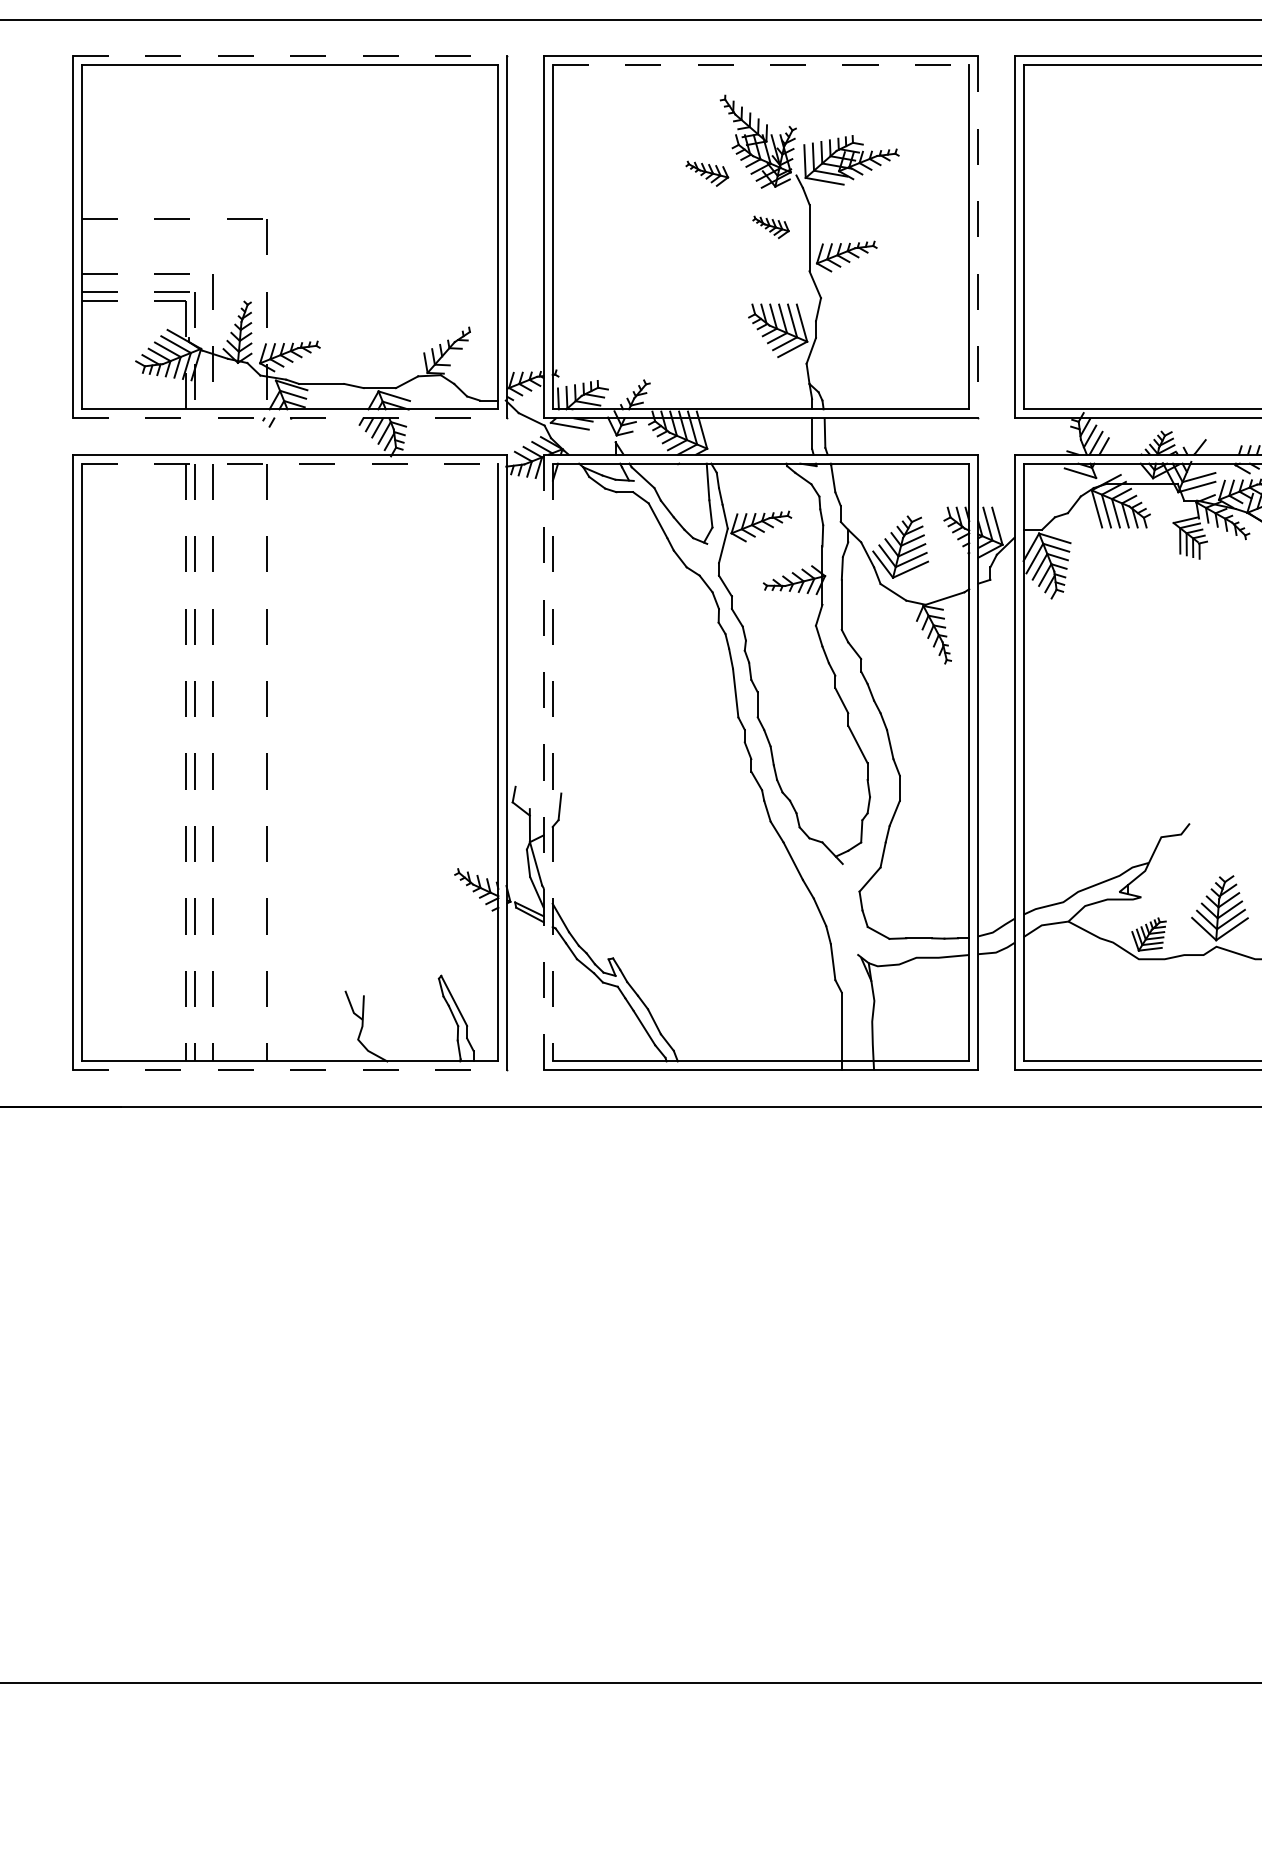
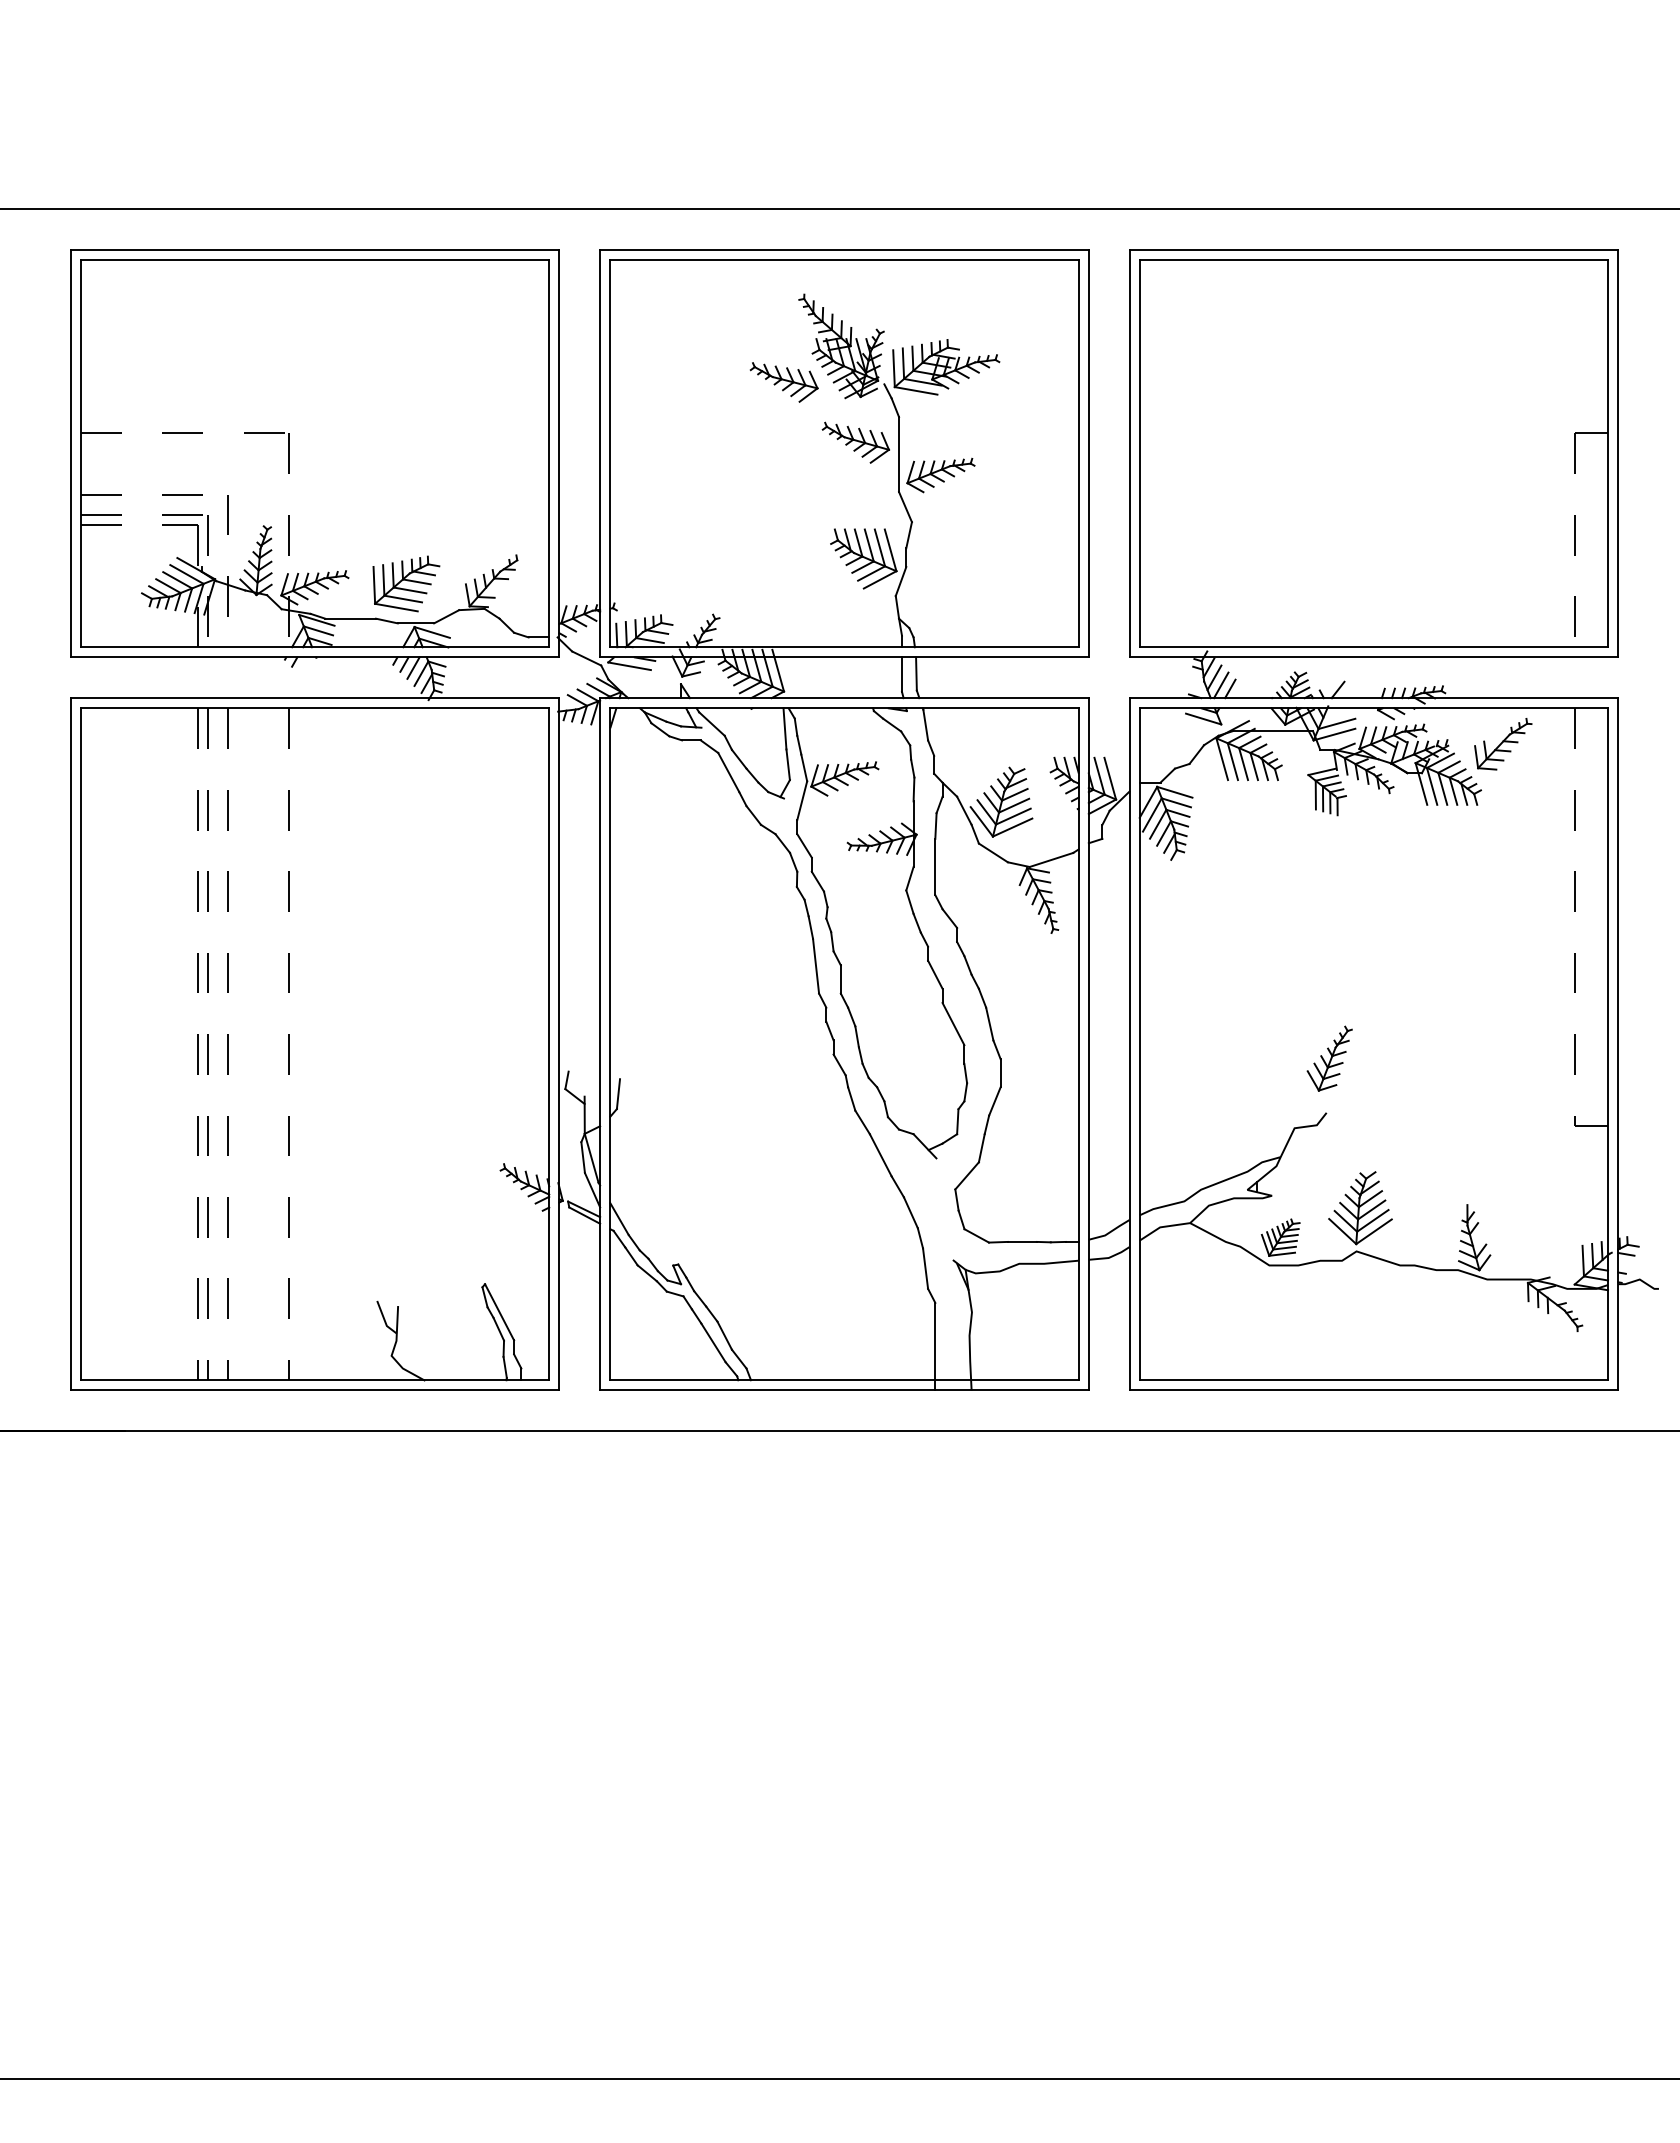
line: (290, 56) -> (315, 250), dashed -> solid
line: (761, 65) -> (844, 260), dashed -> solid
part: (706, 173) -> (783, 382), size x1.43
part: (770, 227) -> (855, 442), size x1.67
line: (978, 237) -> (1088, 453), dashed -> solid
part: (371, 352) -> (406, 583), added
line: (290, 418) -> (315, 657), dashed -> solid
line: (290, 463) -> (315, 708), dashed -> solid
line: (543, 762) -> (600, 1044), dashed -> solid
line: (552, 762) -> (610, 1044), dashed -> solid
part: (1192, 775) -> (1329, 1058), added
line: (290, 1070) -> (315, 1390), dashed -> solid

